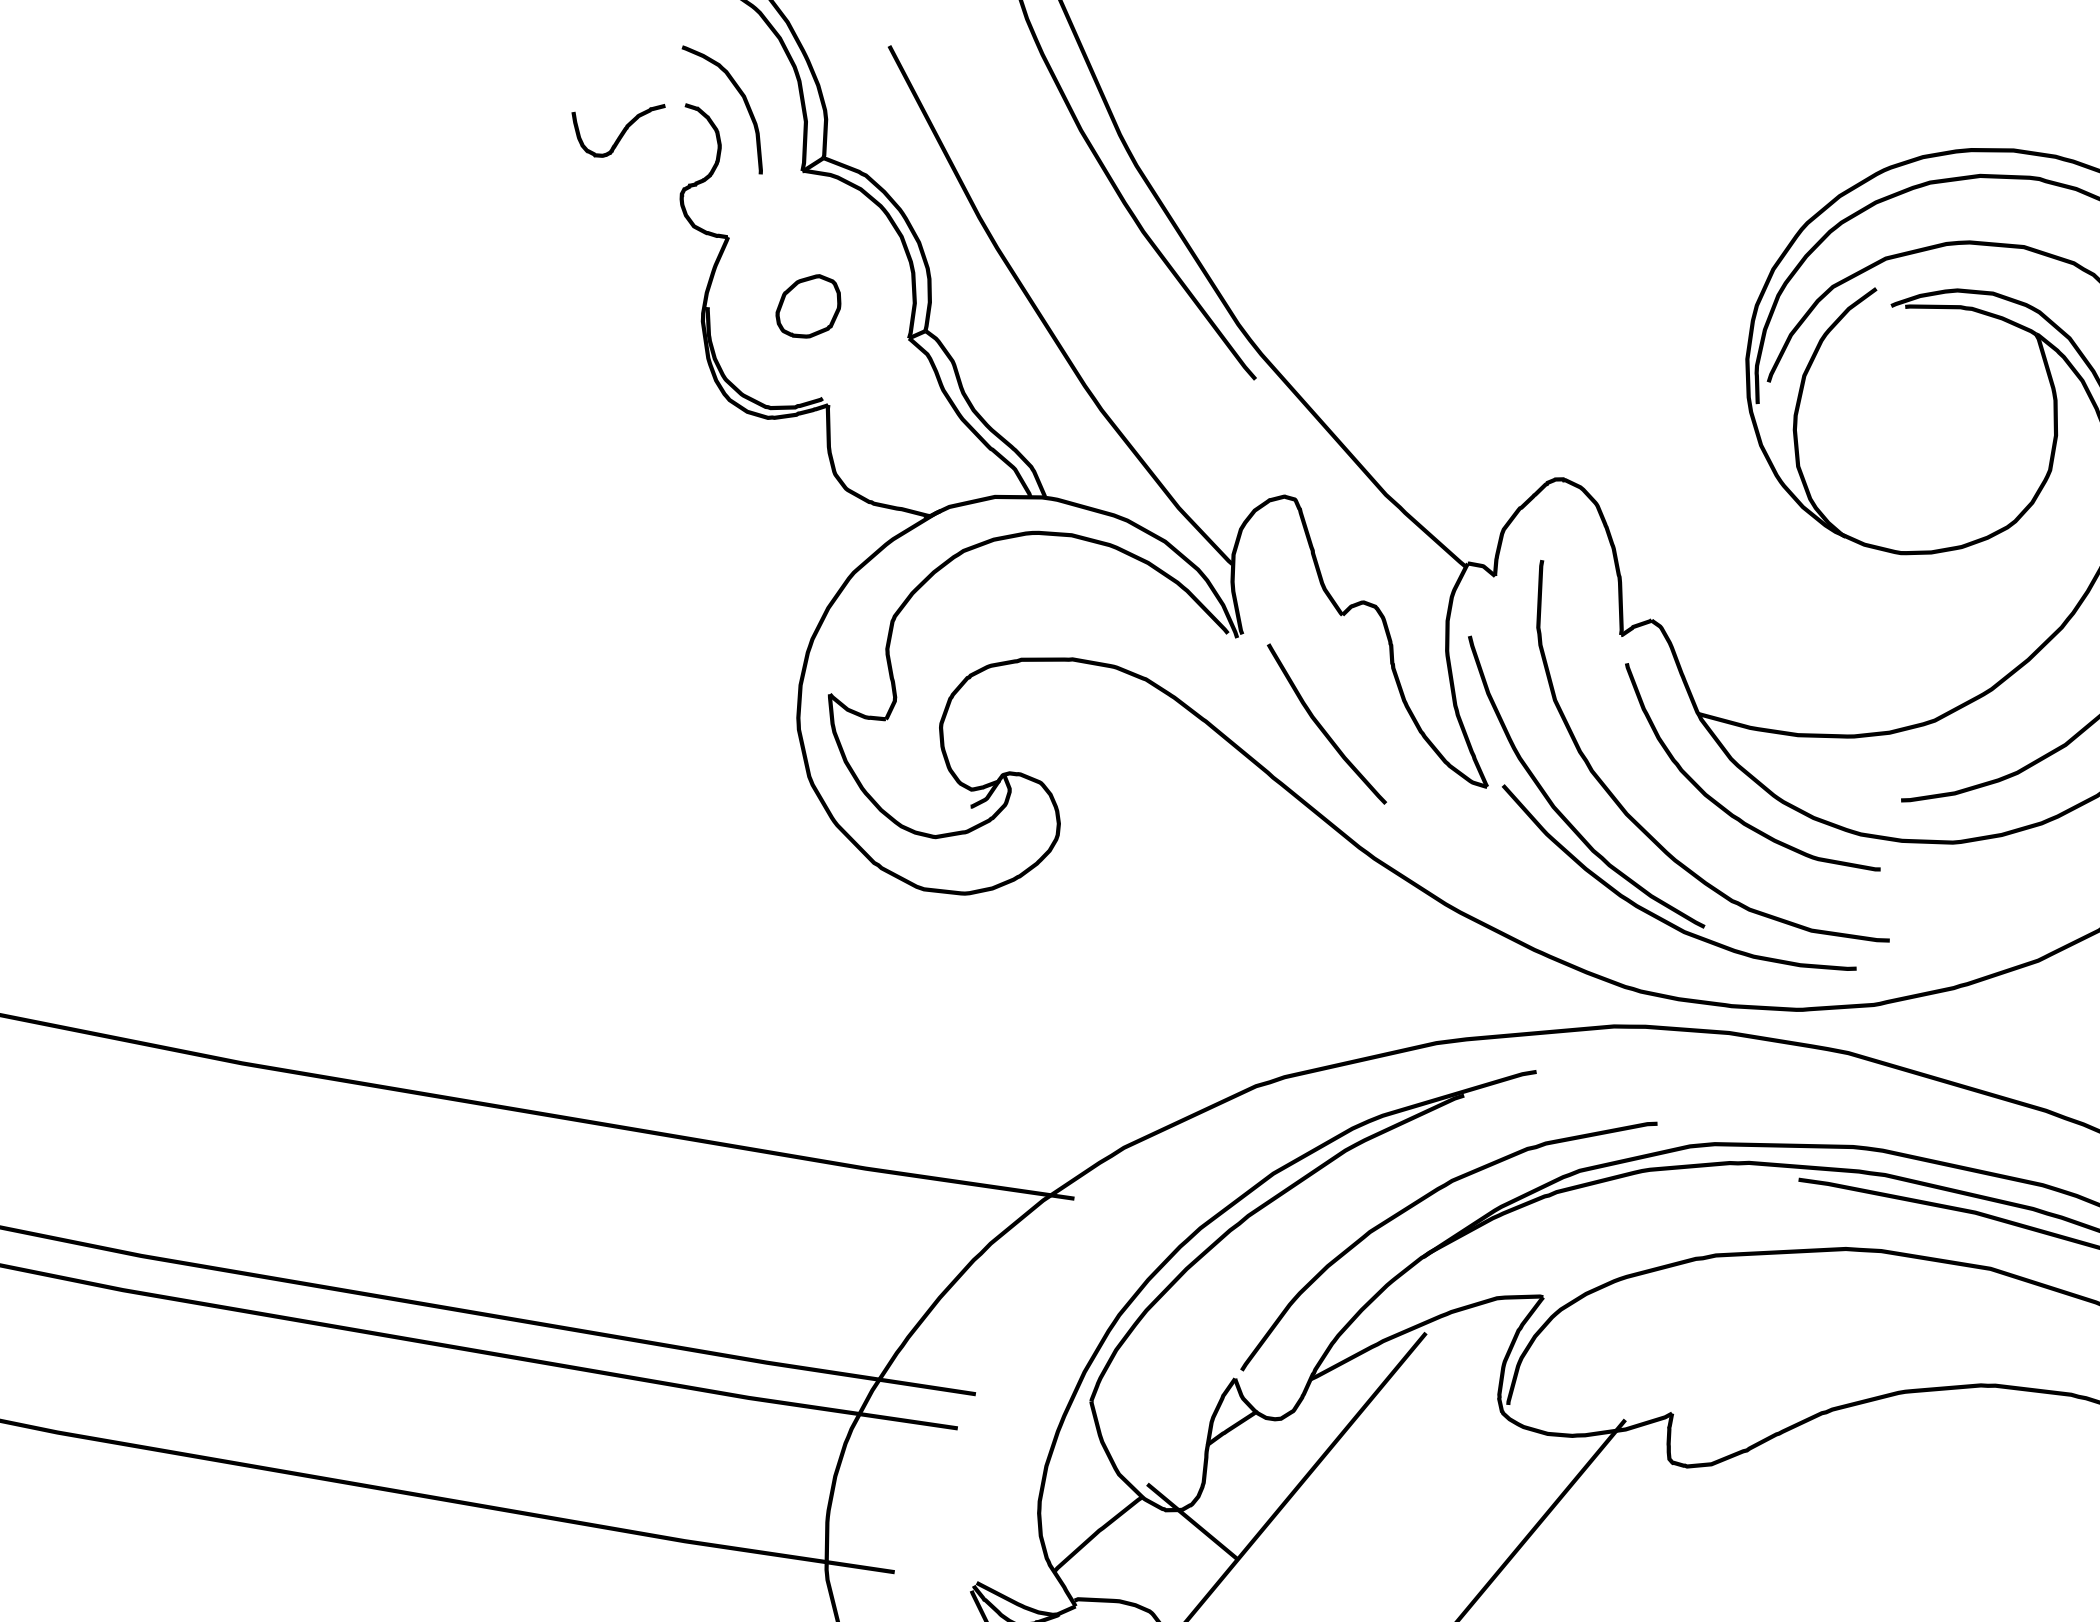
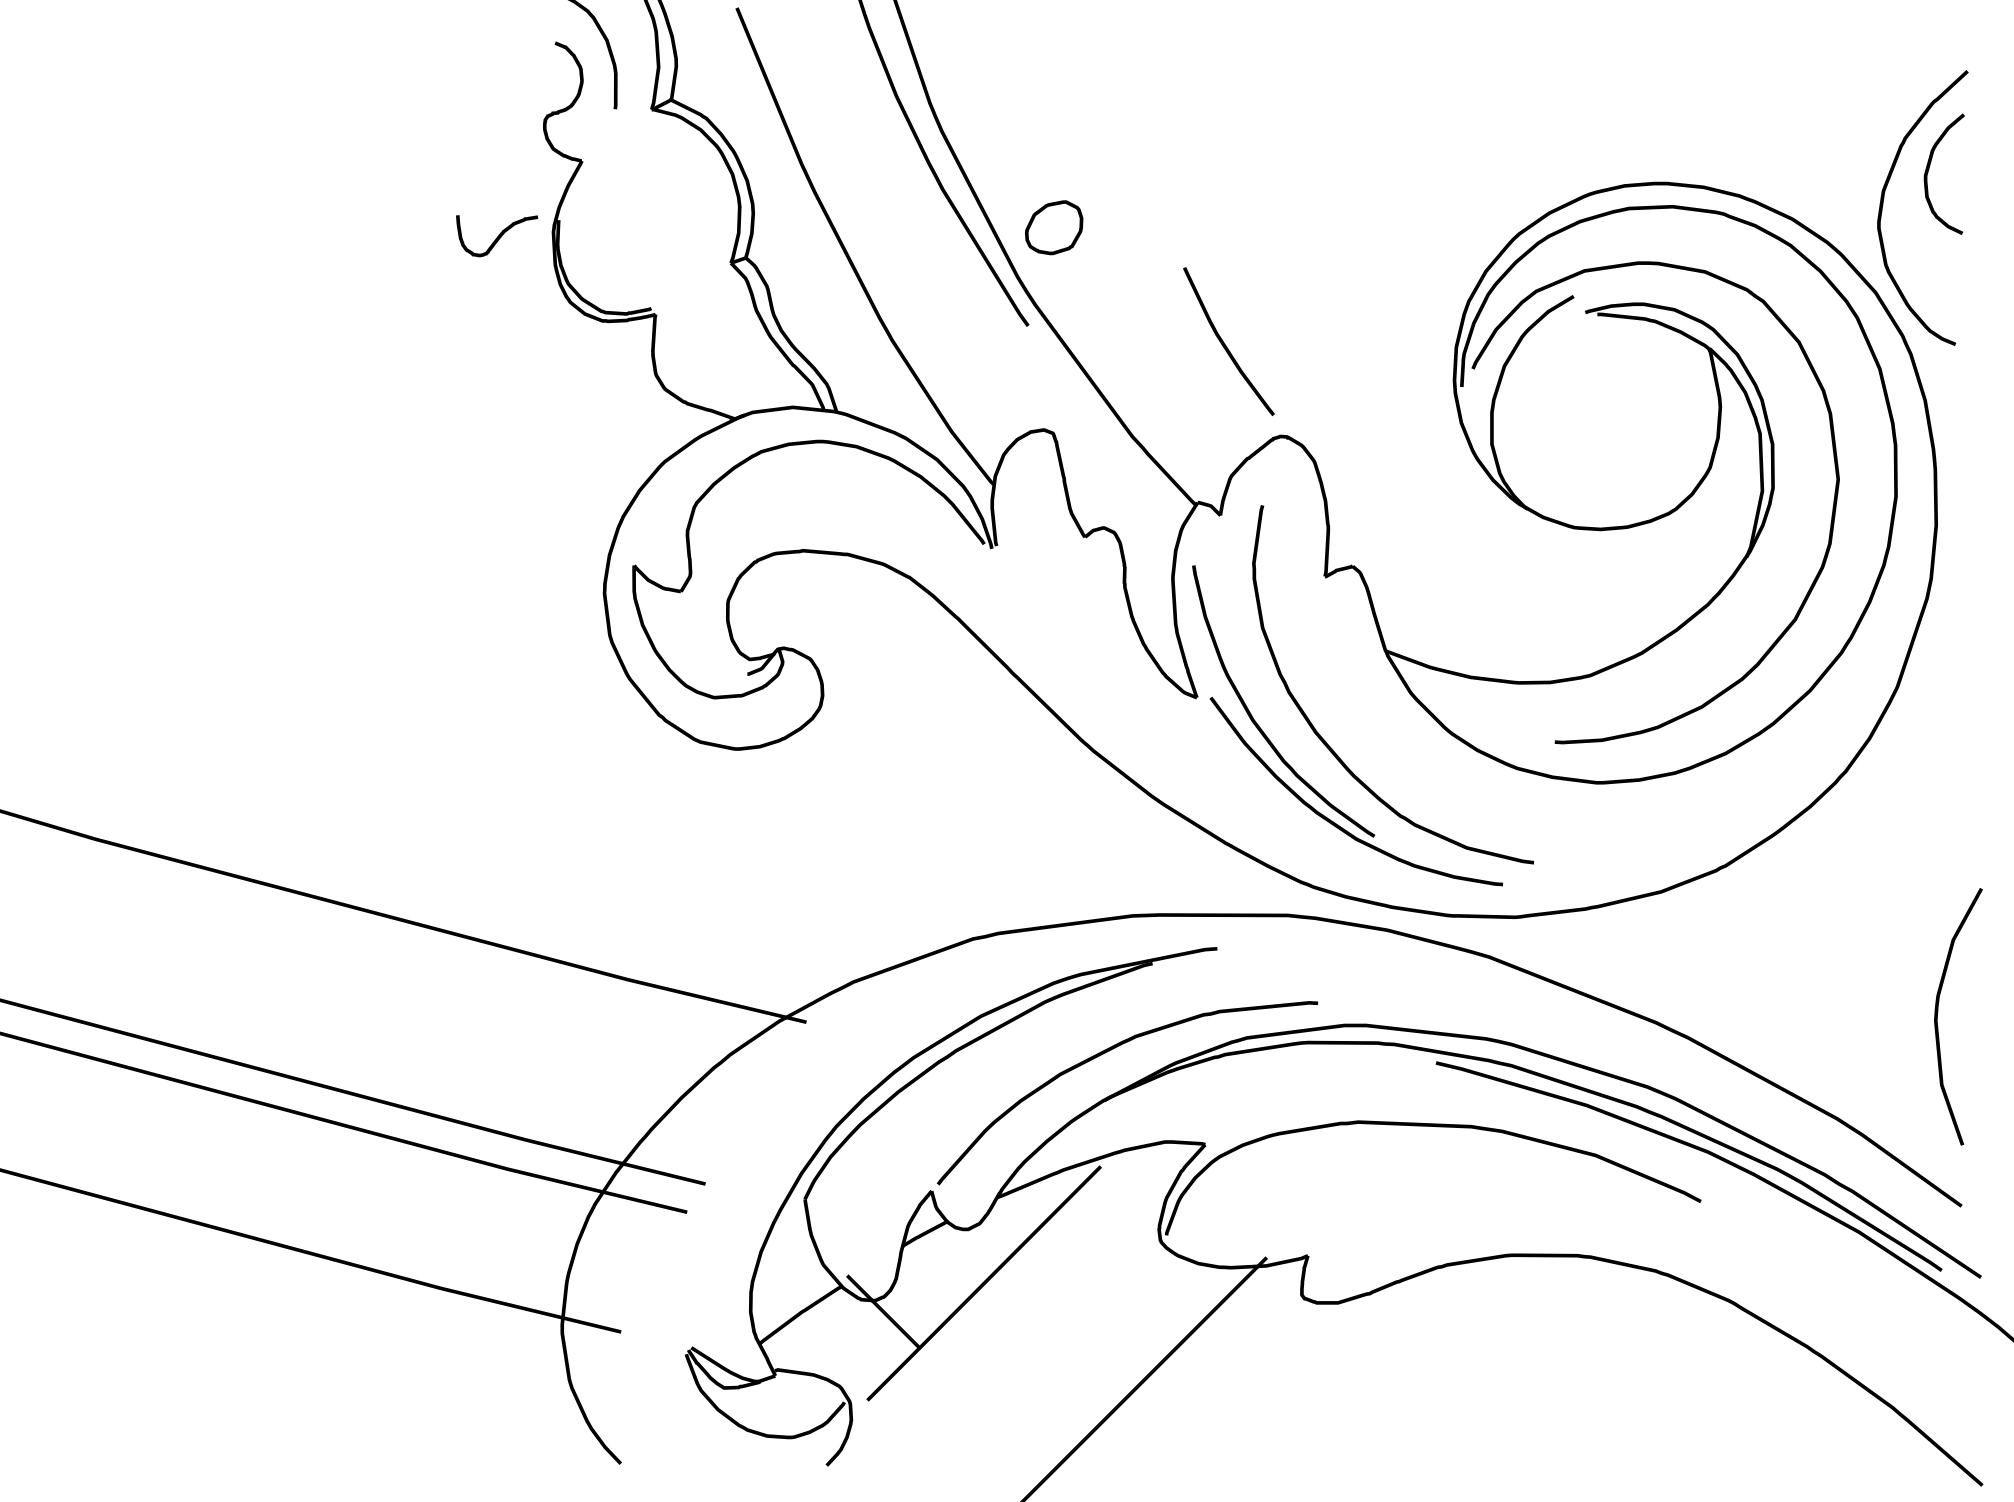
curve: (621, 132) -> (497, 236), moved
part: (808, 306) -> (1054, 227), moved
curve: (1321, 725) -> (1224, 342), moved
curve: (1721, 804) -> (1398, 731), removed

